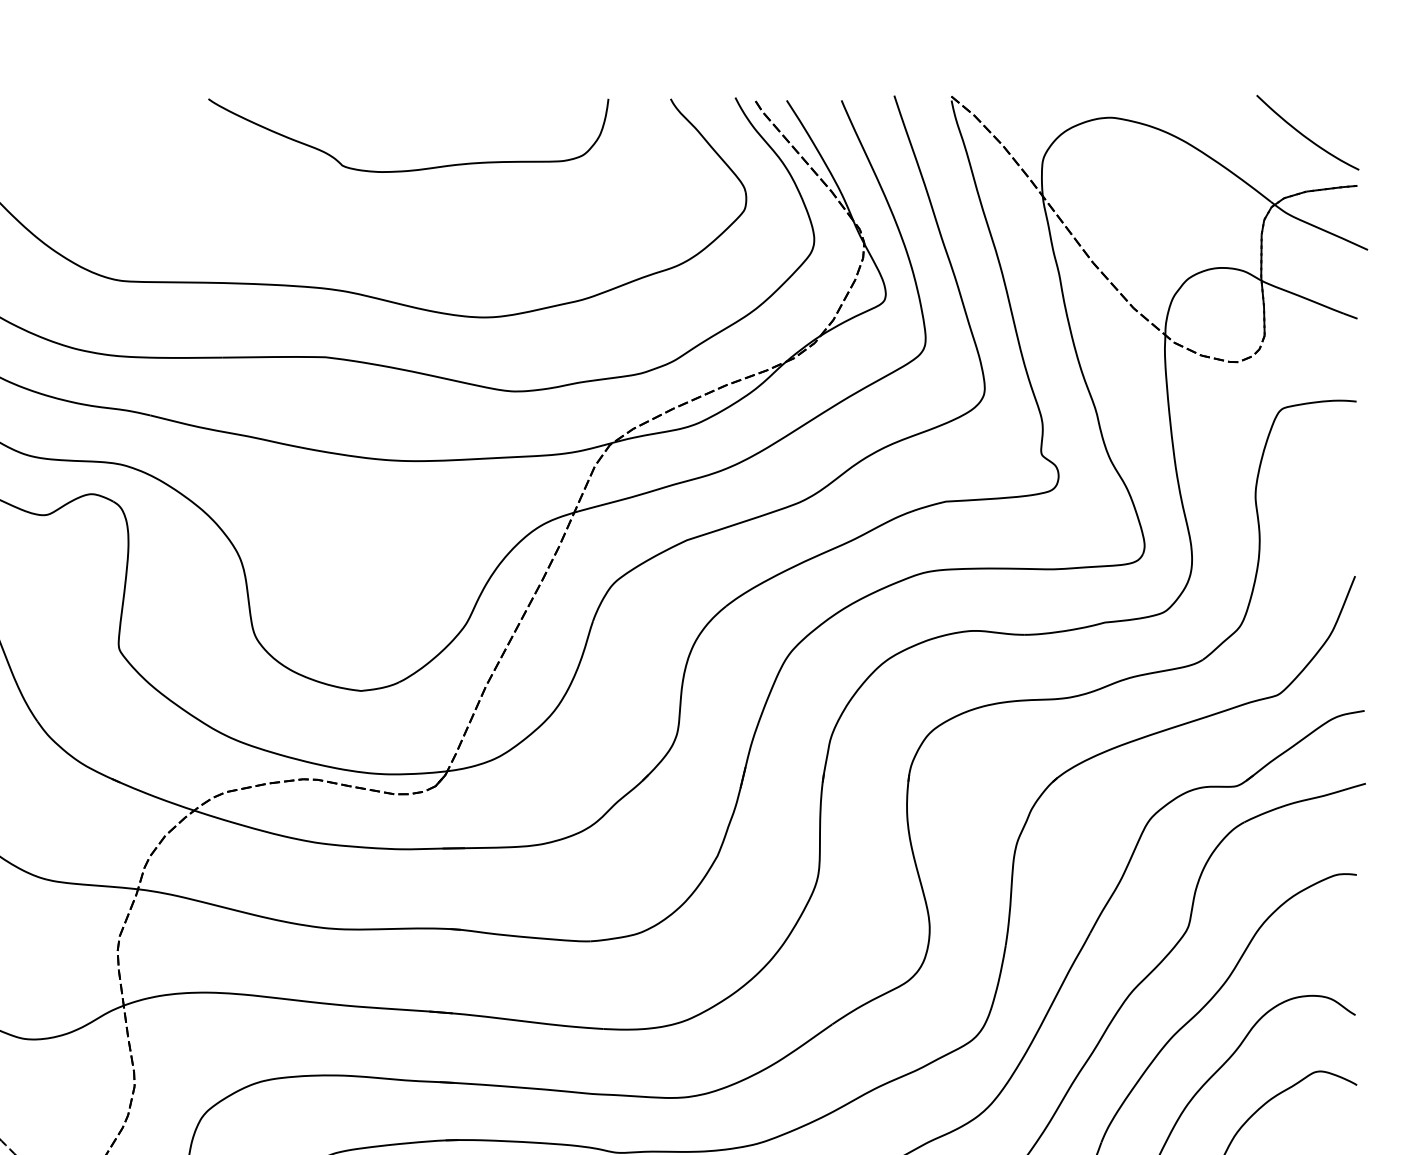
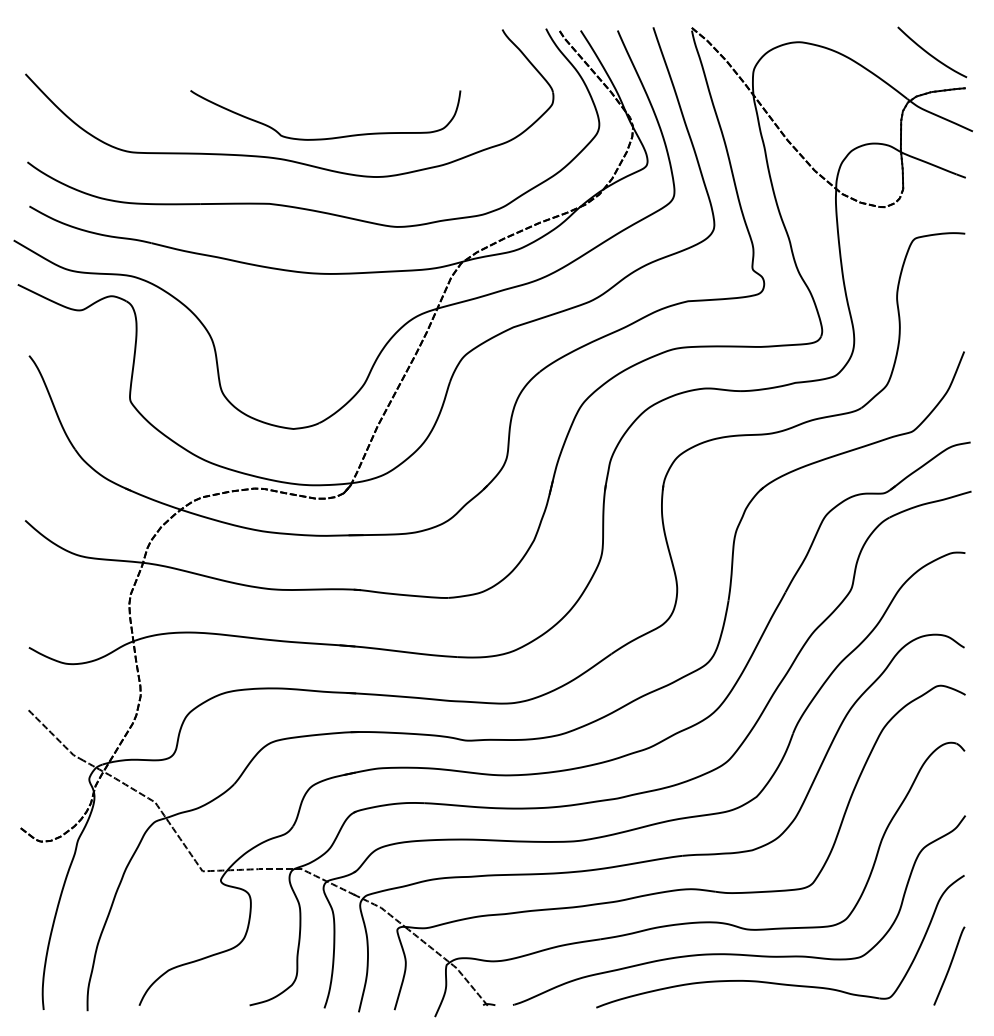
curve: (412, 168) -> (328, 137), moved

